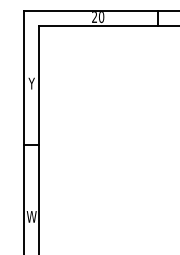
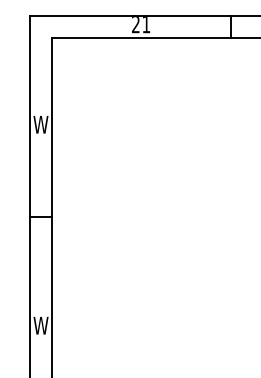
text: (101, 17) -> (146, 24), 20 -> 21
text: (31, 83) -> (40, 124), Y -> W

